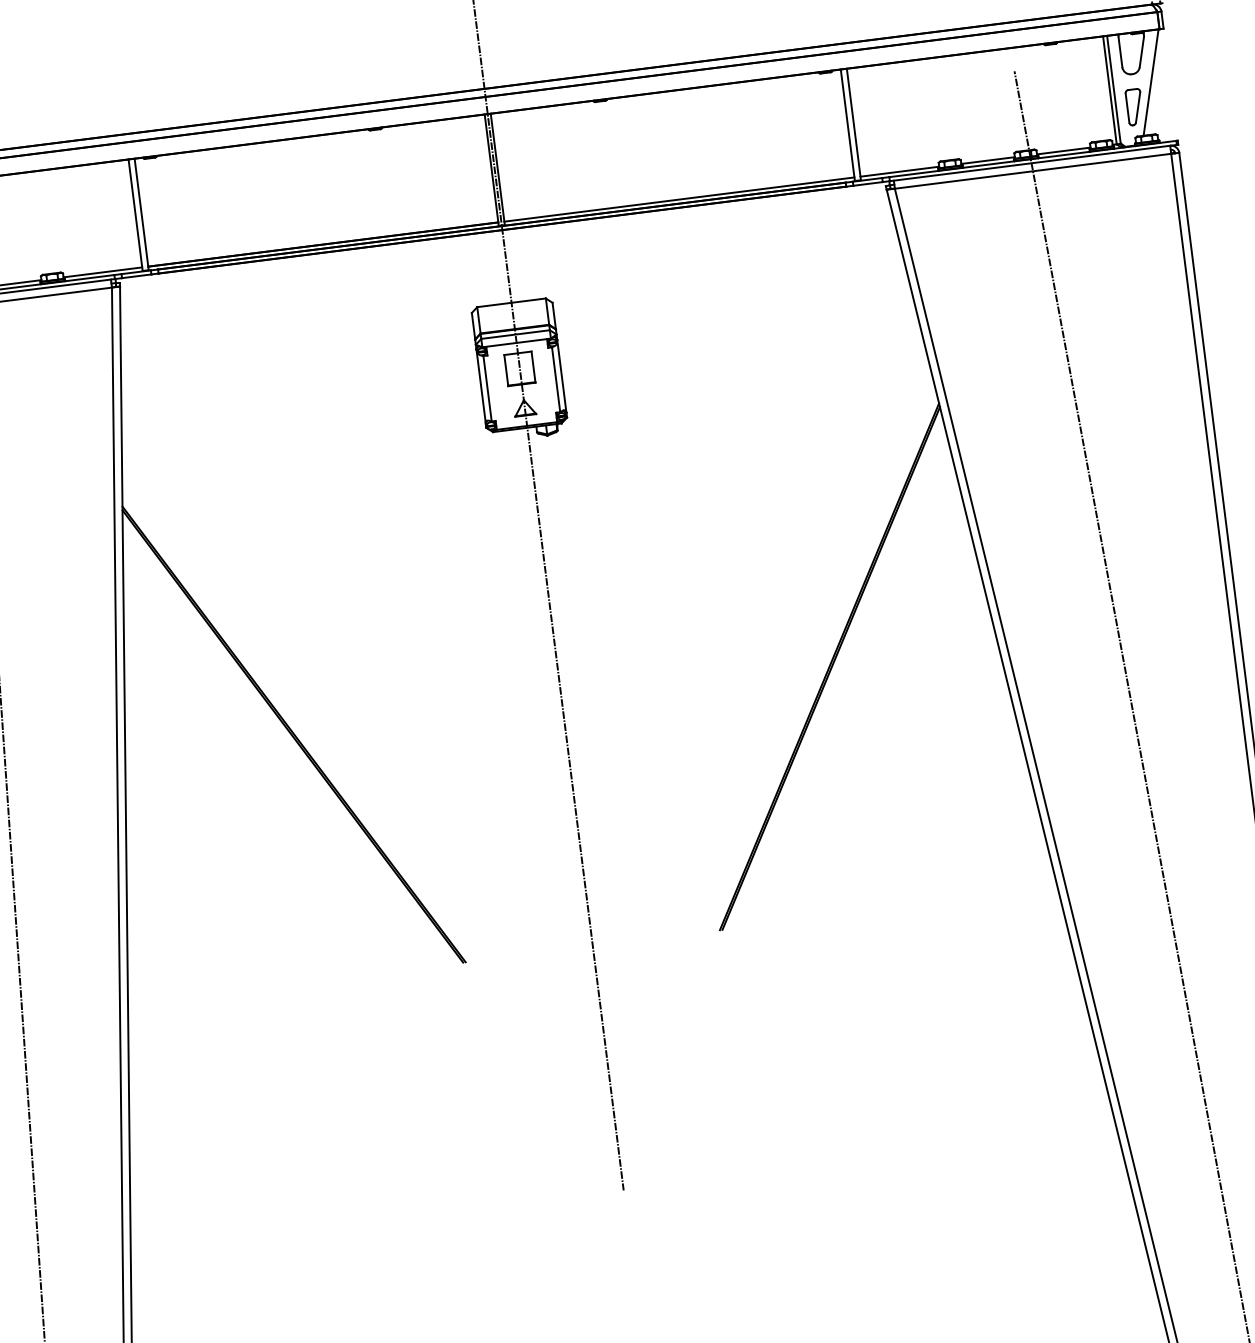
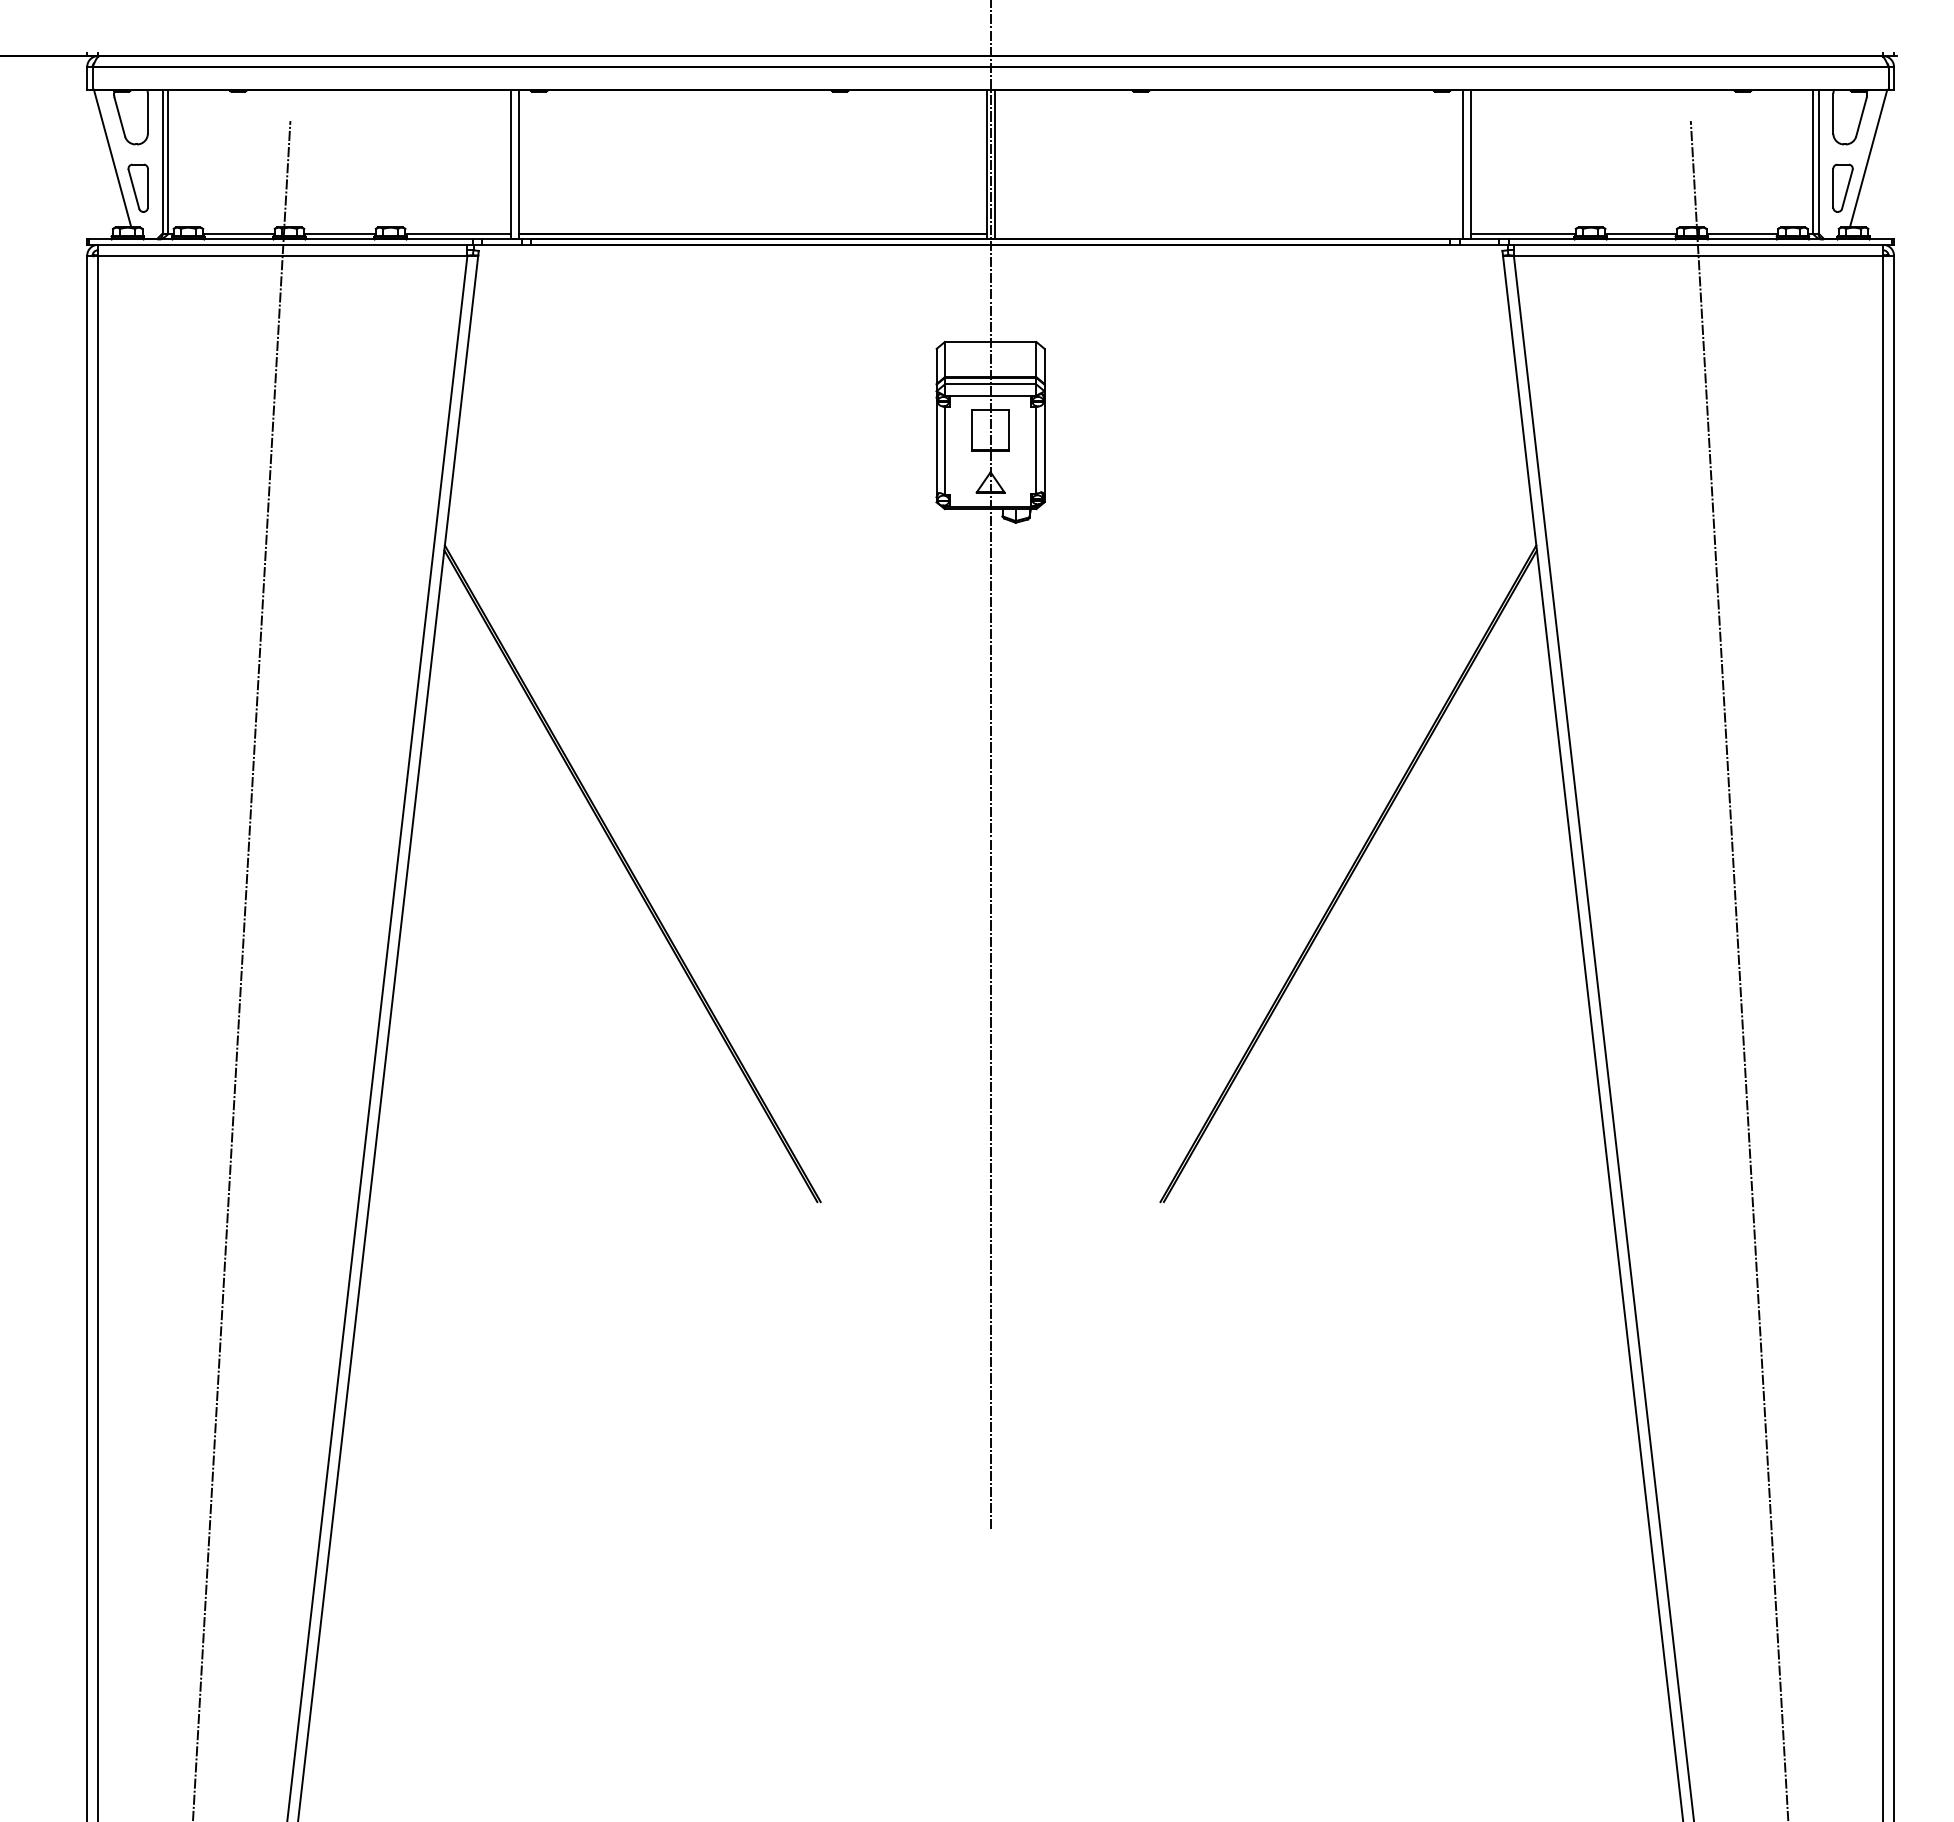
line: (679, 199) -> (1228, 234), removed

